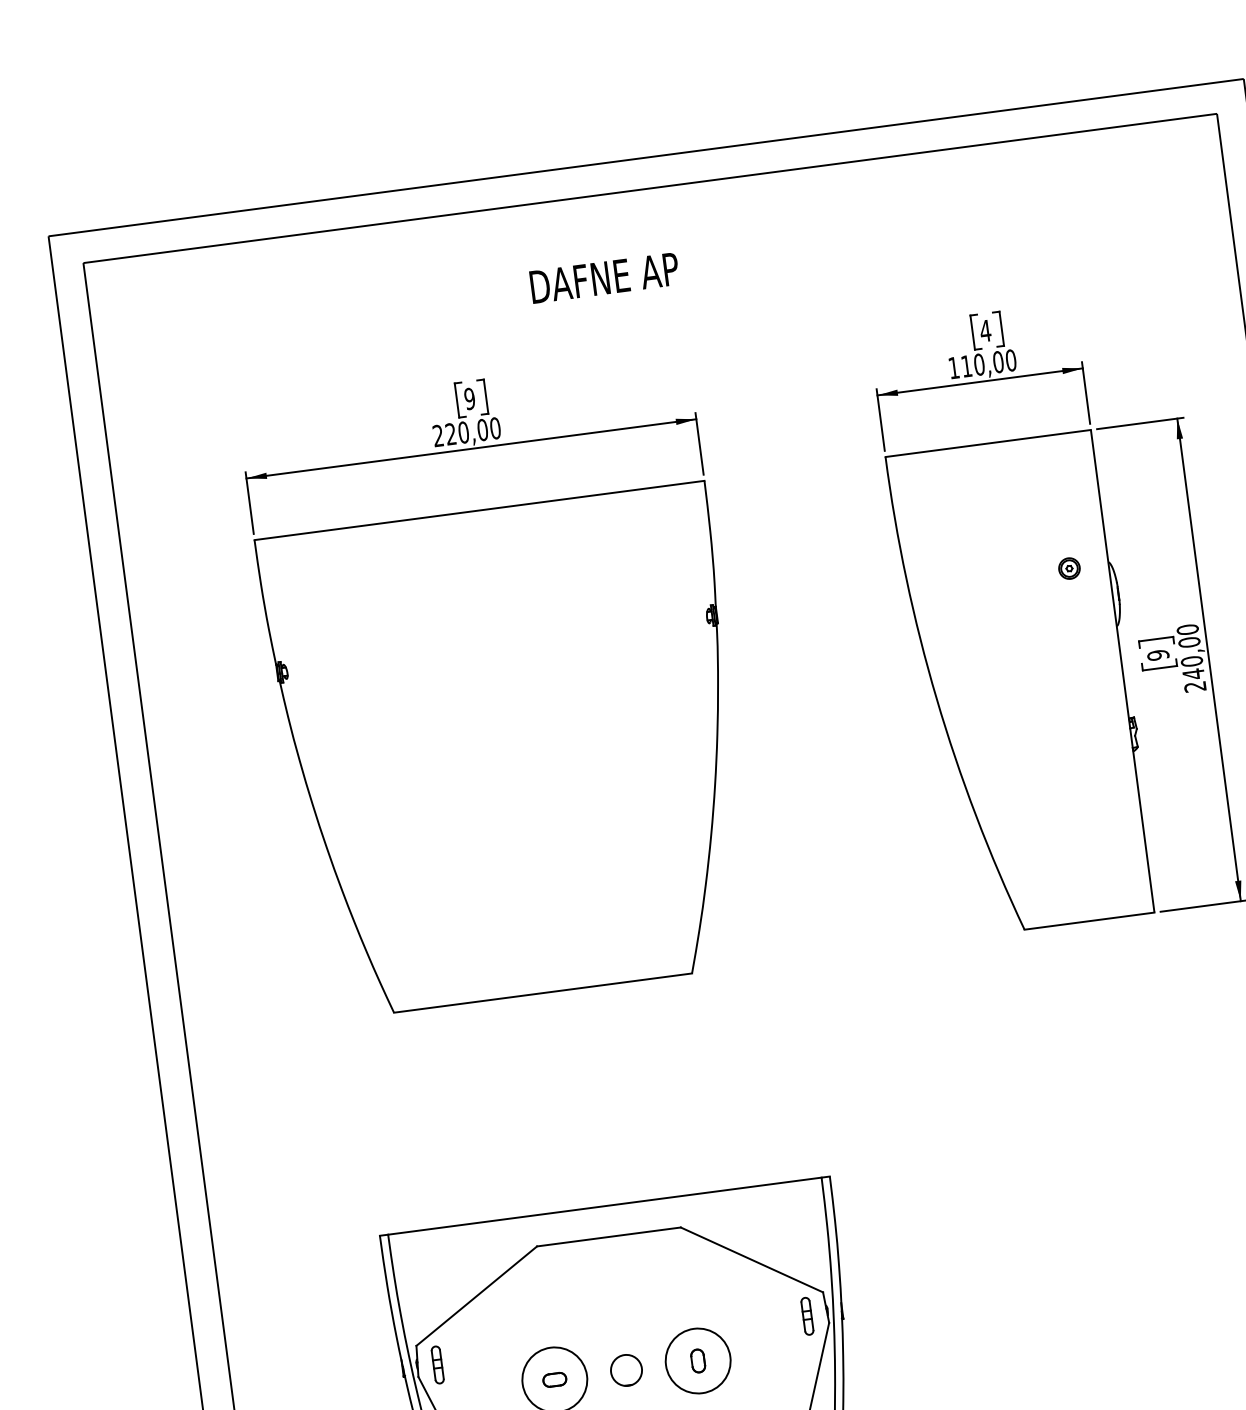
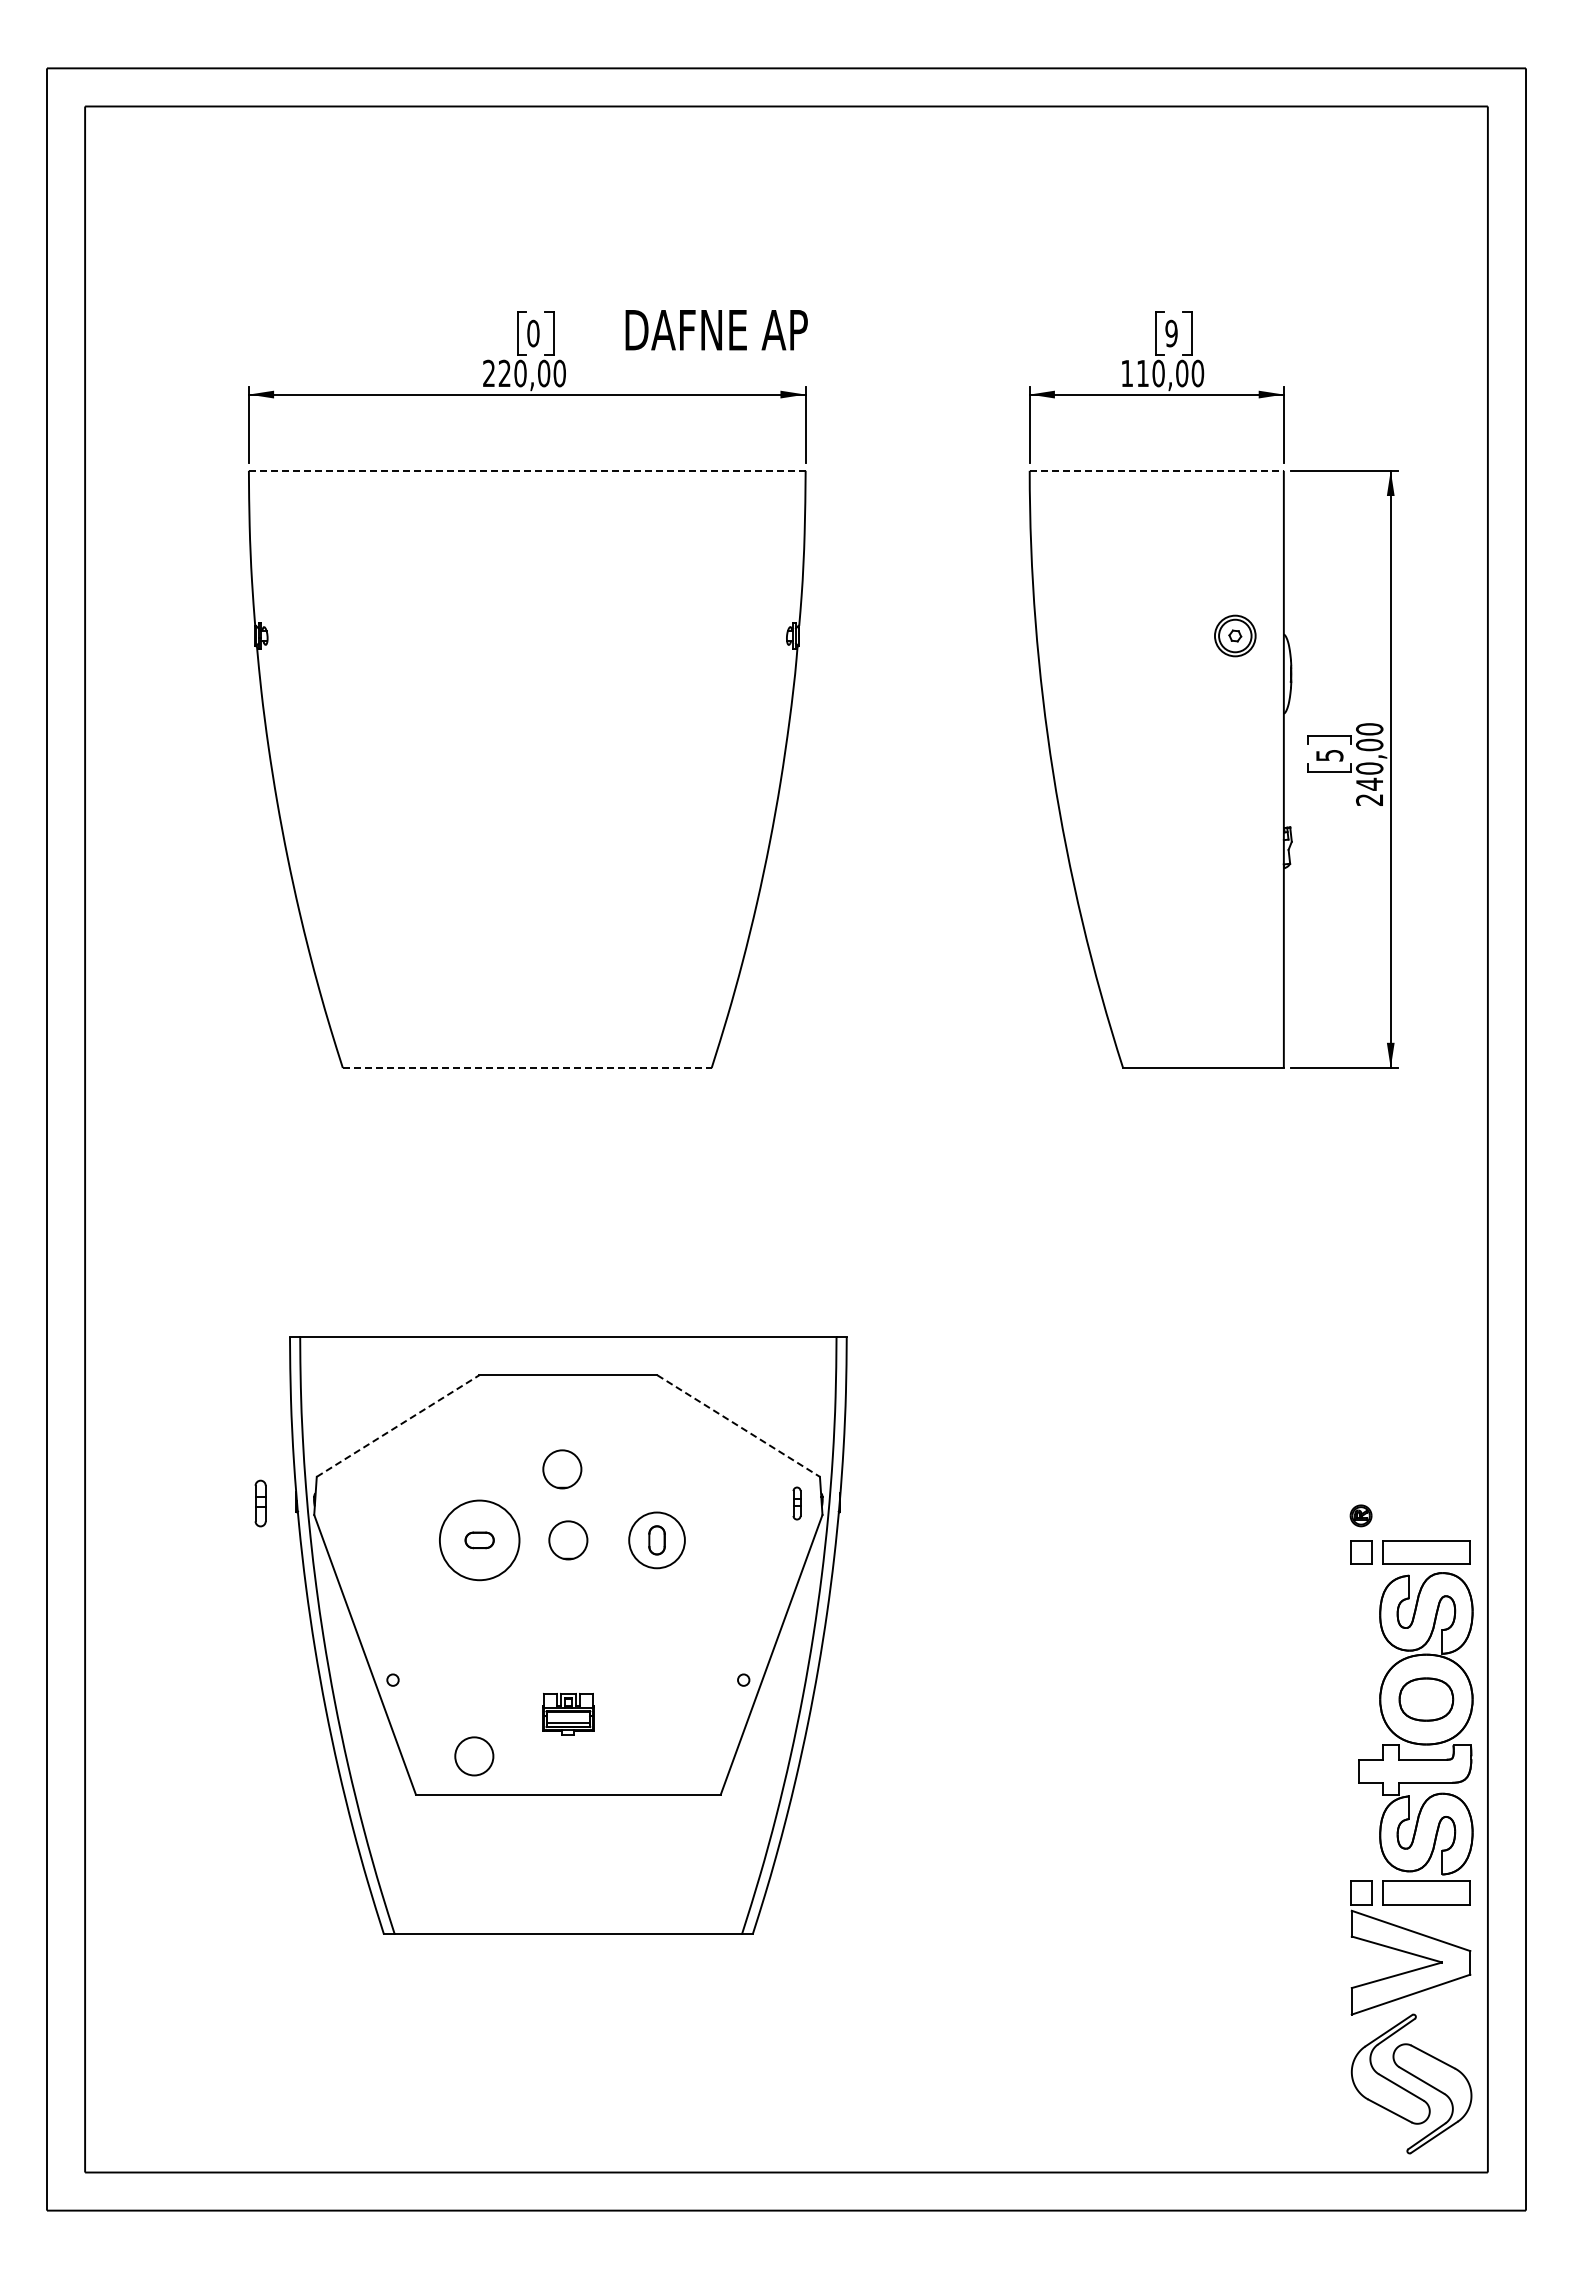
text: (604, 278) -> (716, 330), moved
text: (985, 330) -> (1171, 333), 4 -> 9
text: (469, 398) -> (533, 333), 9 -> 0
line: (988, 443) -> (1157, 470), solid -> dashed
line: (479, 510) -> (527, 470), solid -> dashed
part: (1069, 568) -> (1235, 635), size x1.6
text: (1158, 655) -> (1329, 755), 9 -> 5
line: (543, 993) -> (527, 1068), solid -> dashed
line: (751, 1260) -> (738, 1426), solid -> dashed
line: (477, 1296) -> (398, 1426), solid -> dashed
circle: (614, 1313) -> (562, 1469), added
part: (806, 1316) -> (796, 1503), size x0.7
circle: (697, 1361) -> (656, 1540), size x0.7
part: (437, 1364) -> (260, 1503), moved

